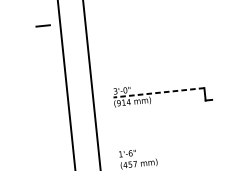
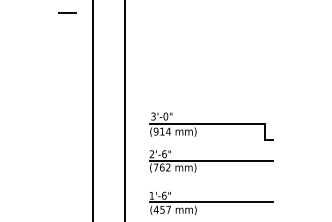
line: (43, 25) -> (67, 12), moved
line: (158, 92) -> (206, 123), dashed -> solid
part: (165, 122) -> (211, 161), added
line: (168, 154) -> (211, 202), added

